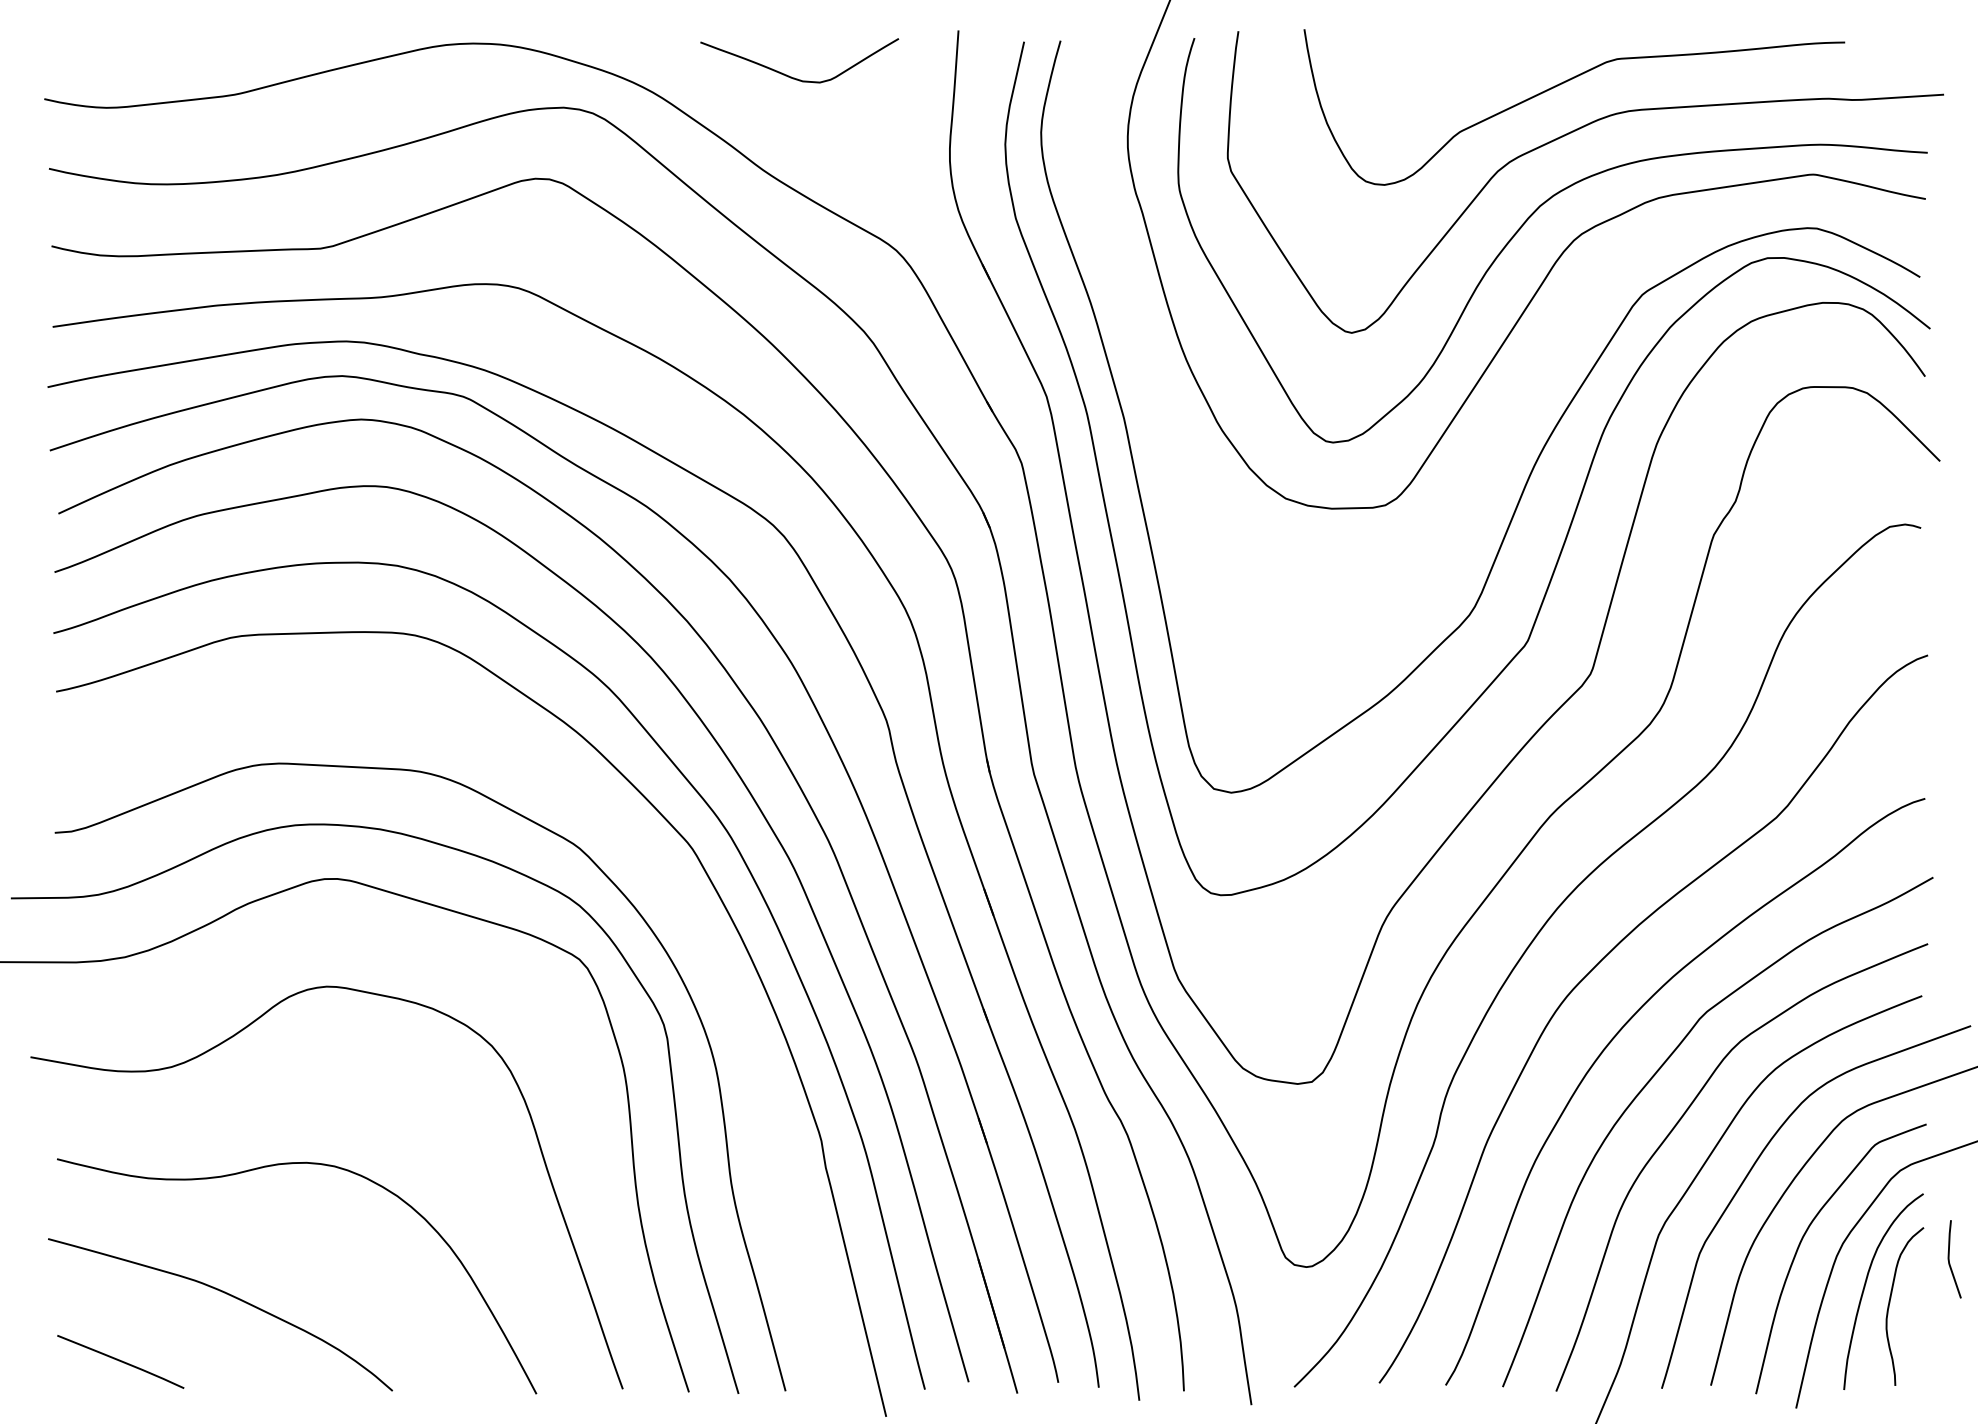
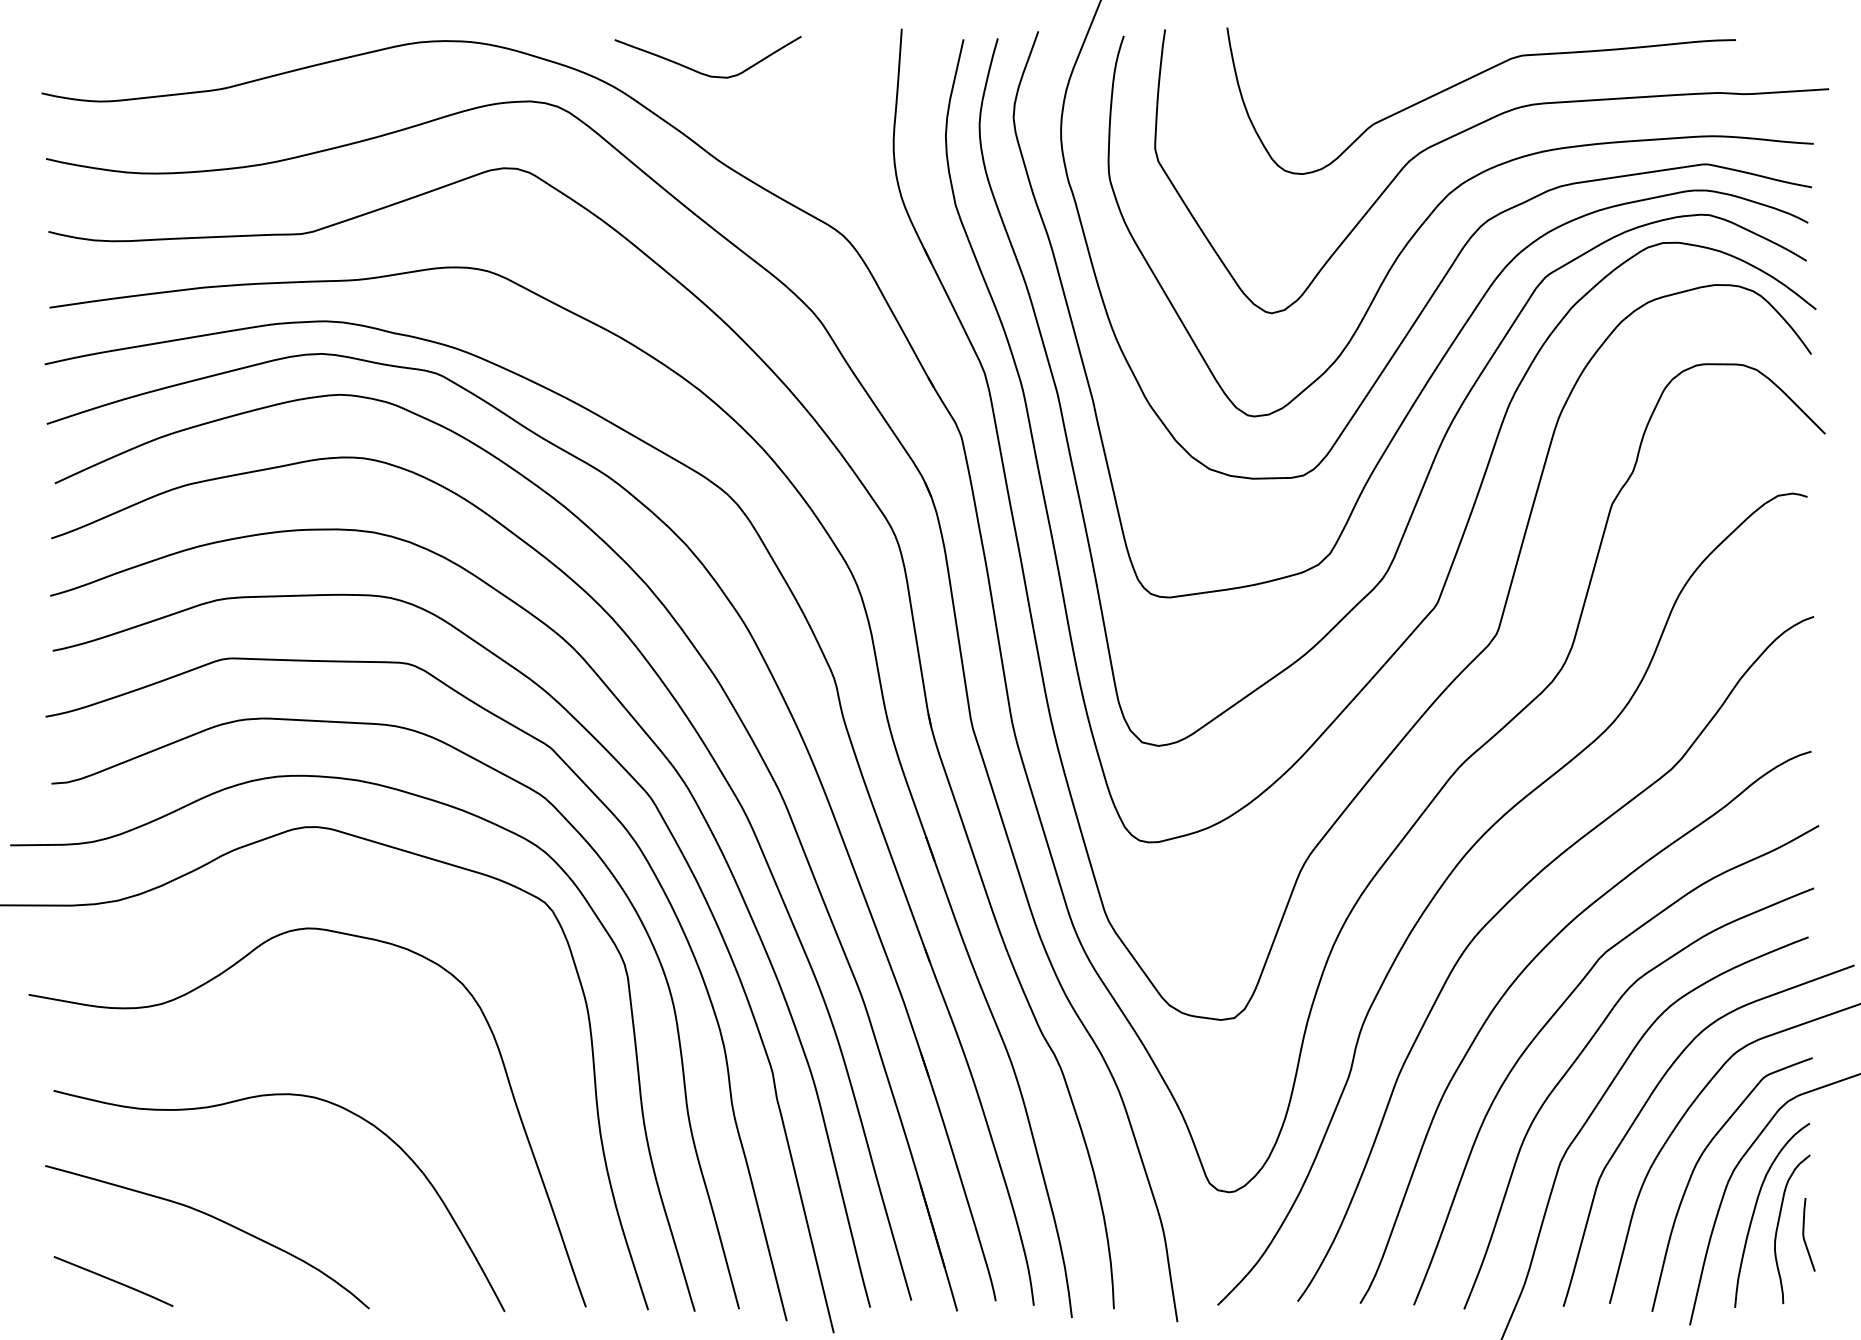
curve: (794, 77) -> (703, 72), moved
curve: (1543, 363) -> (1452, 342), added
curve: (648, 863) -> (610, 812), added
curve: (1949, 1259) -> (1804, 1235), moved

